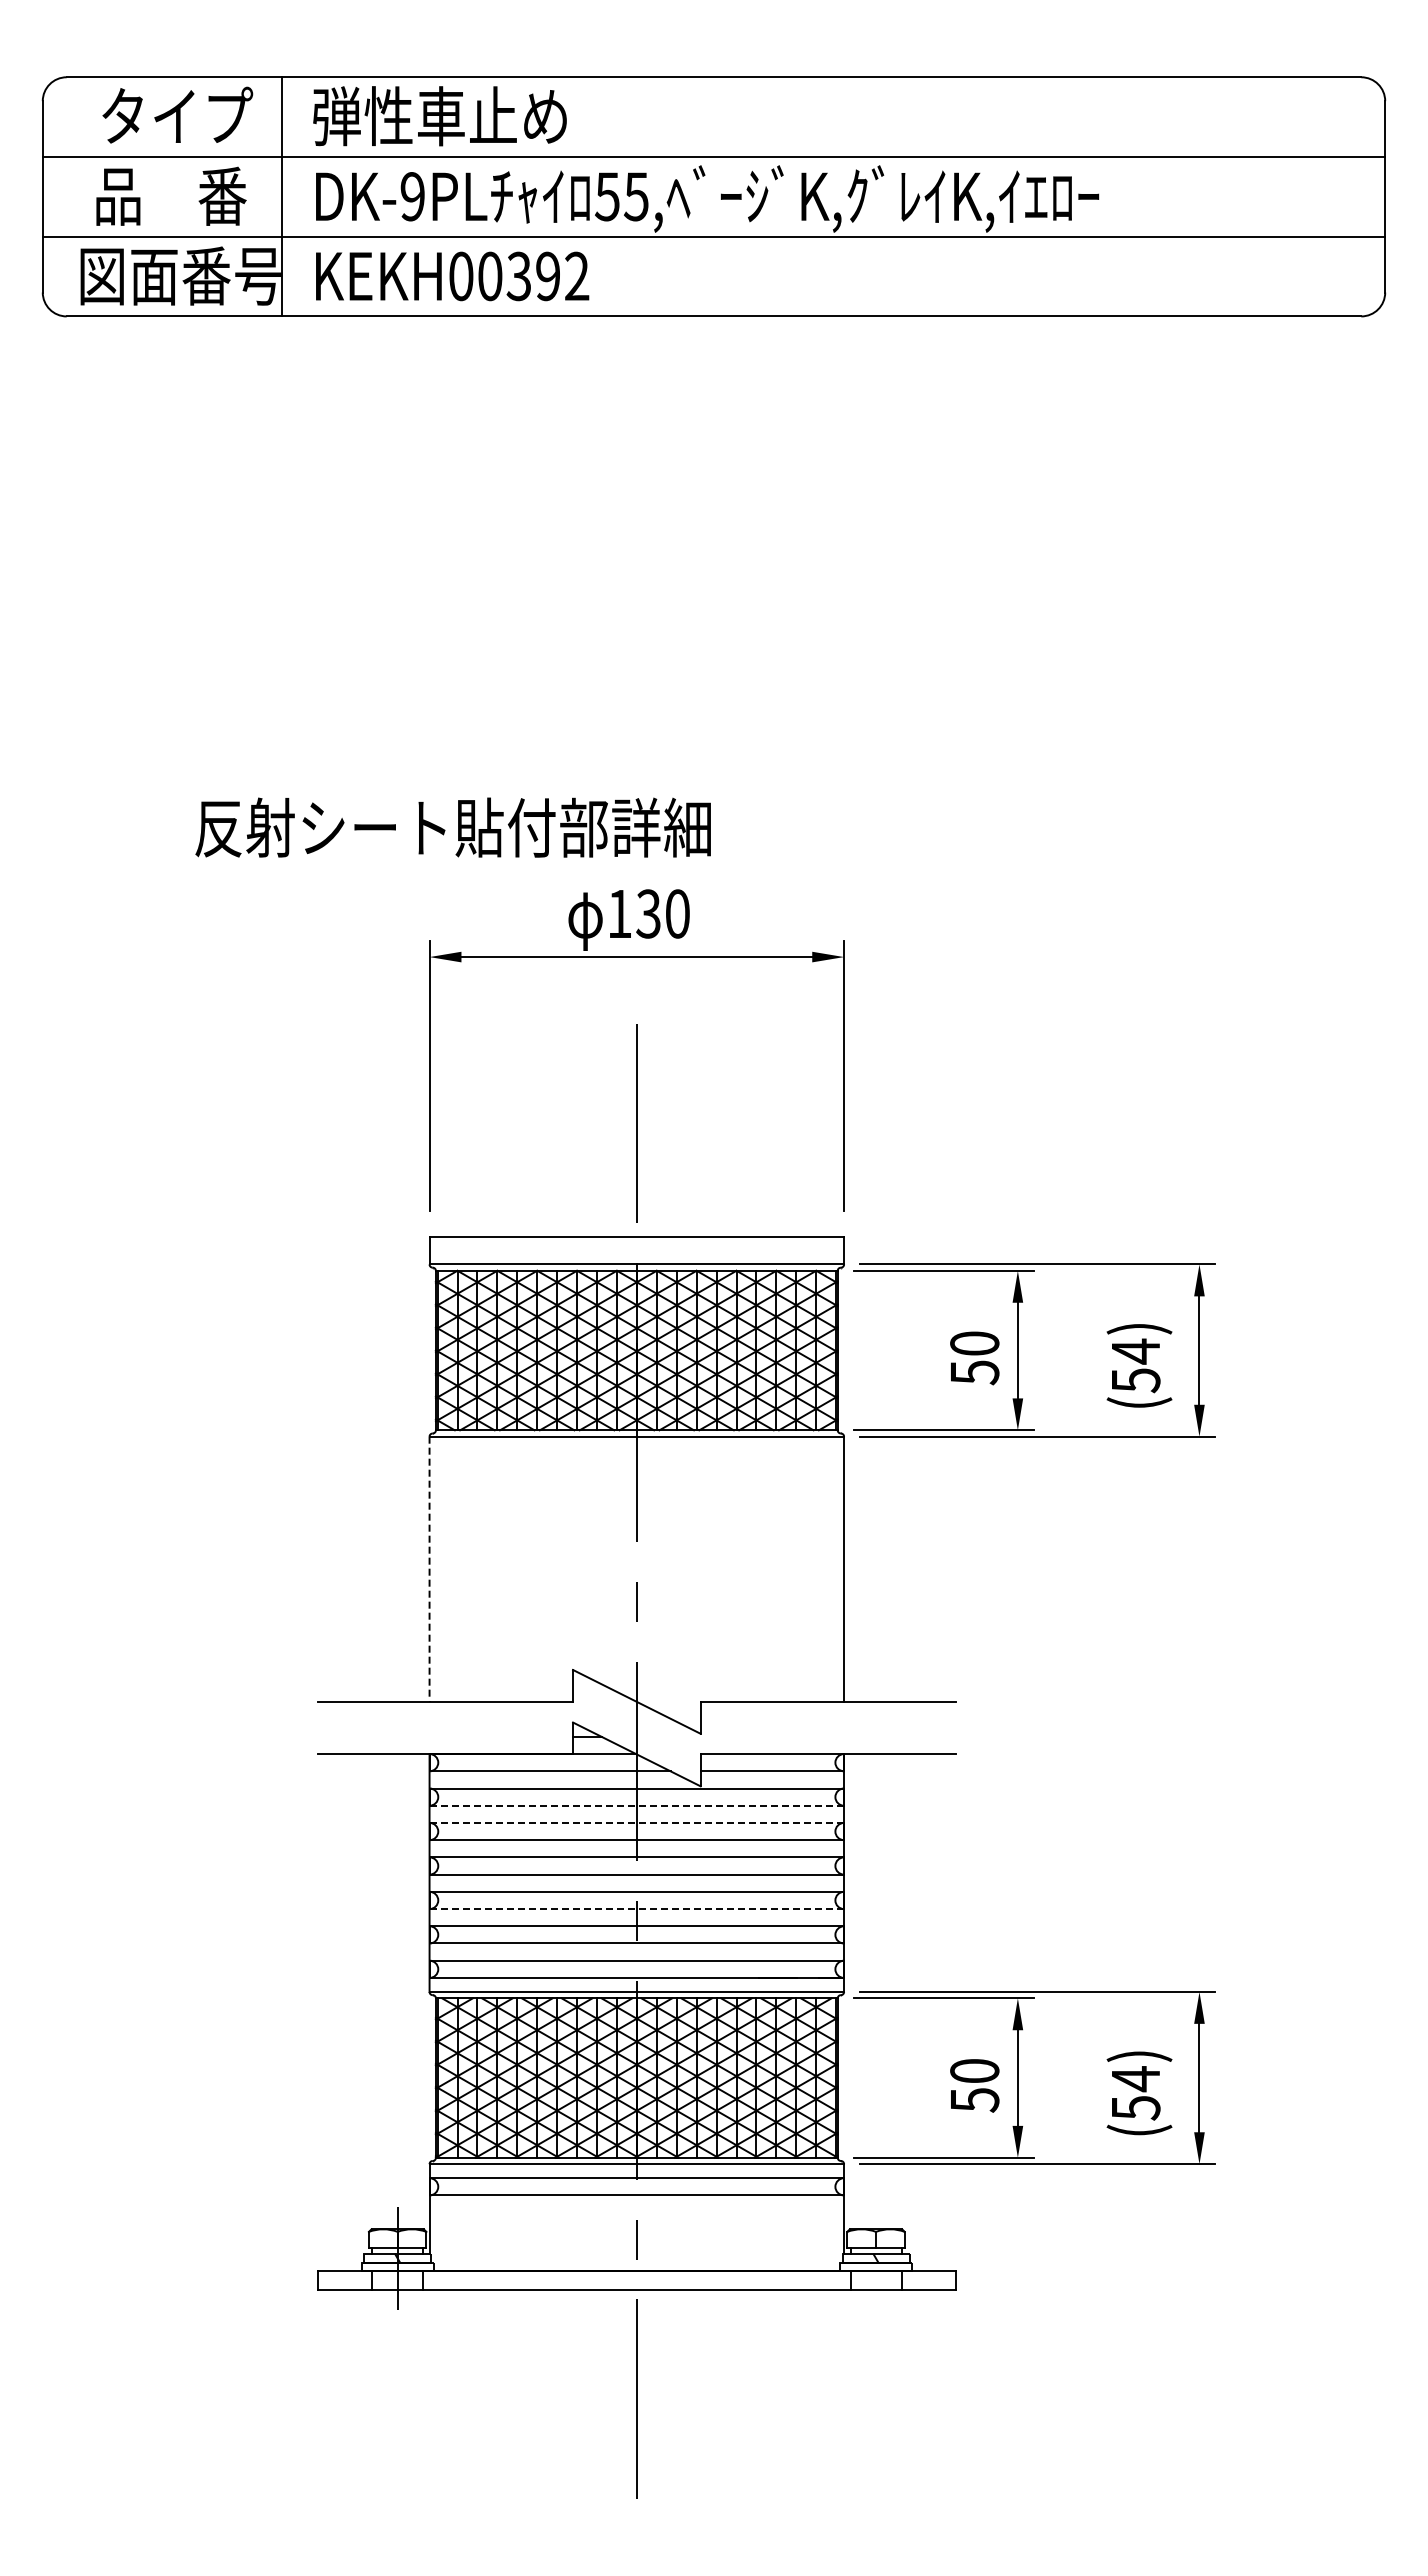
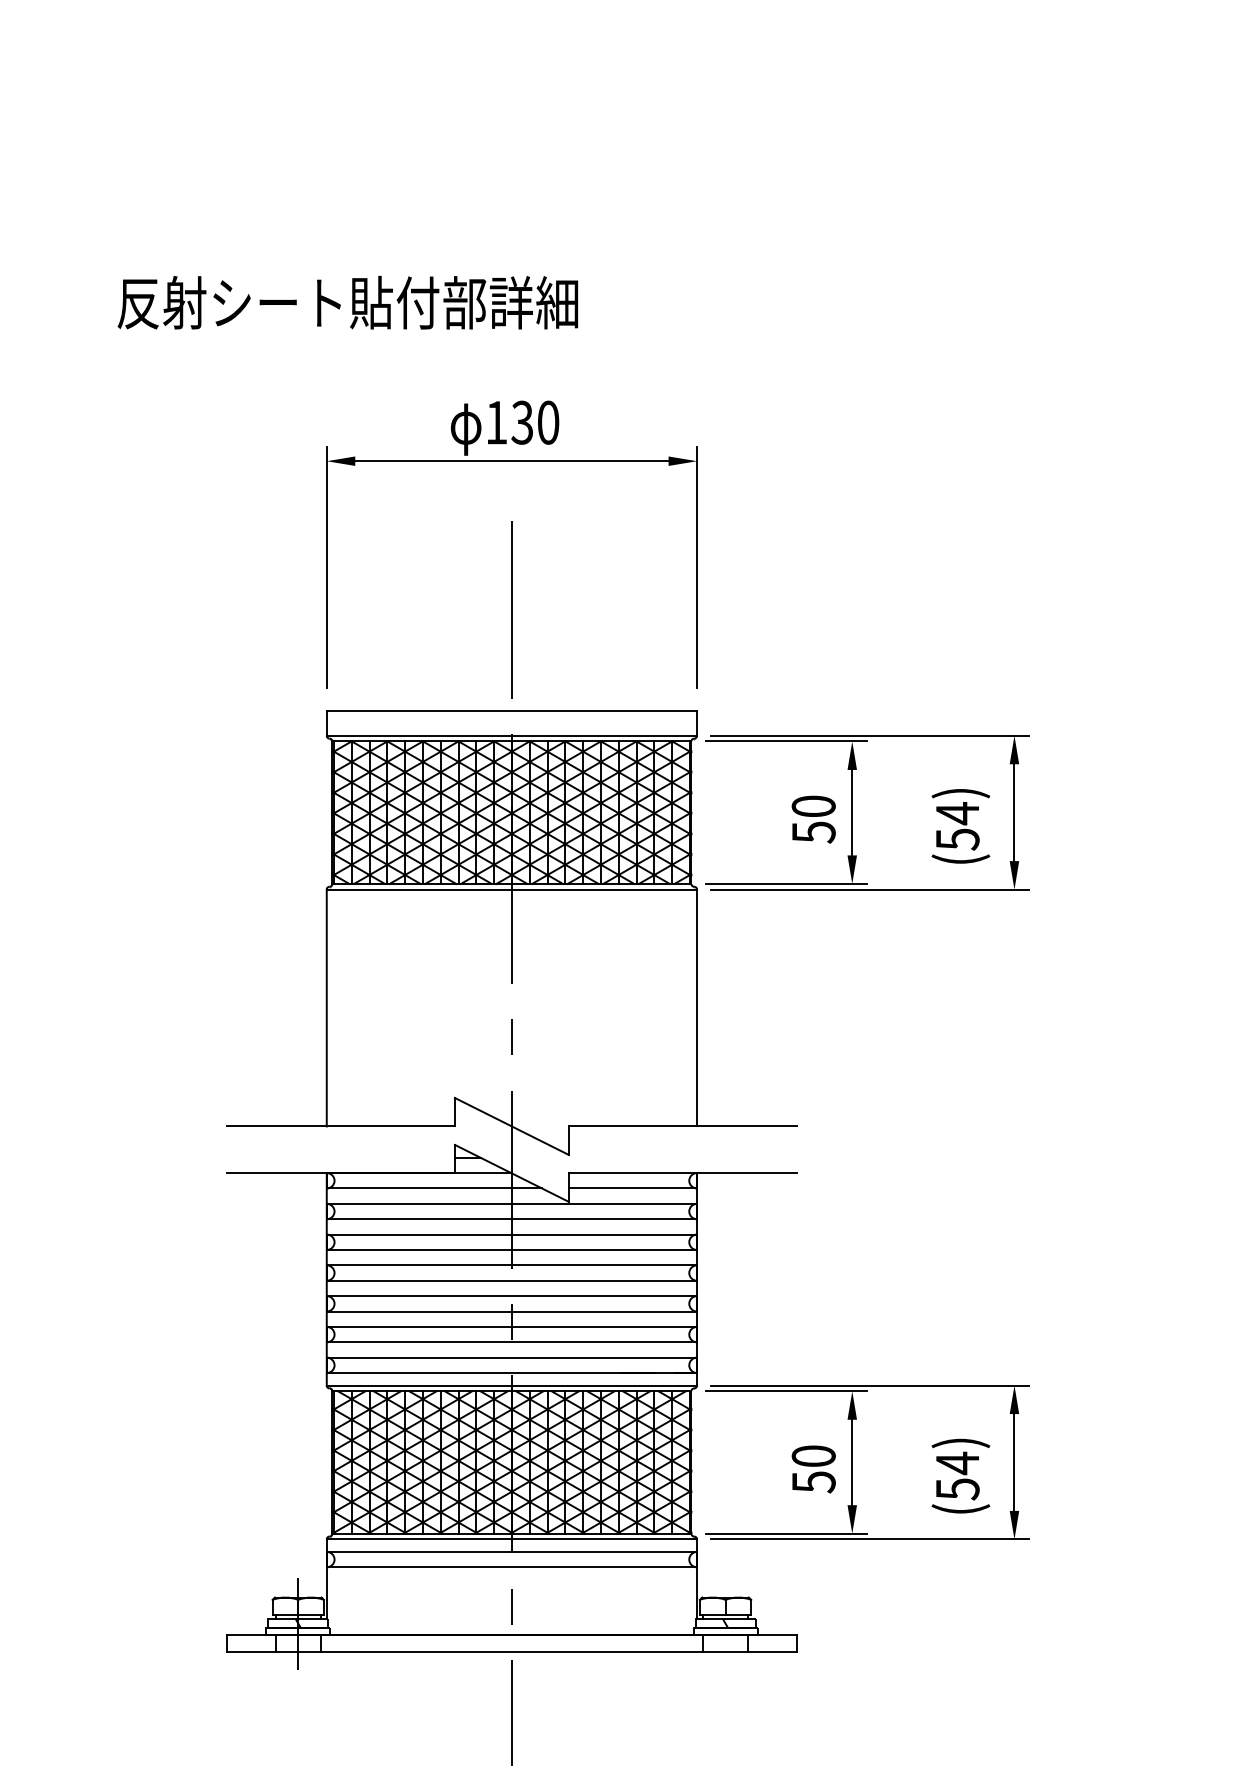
text: (452, 827) -> (347, 302), moved
line: (429, 1569) -> (326, 1008), dashed -> solid
line: (636, 1805) -> (511, 1219), dashed -> solid
line: (636, 1822) -> (511, 1234), dashed -> solid
line: (636, 1909) -> (511, 1311), dashed -> solid

